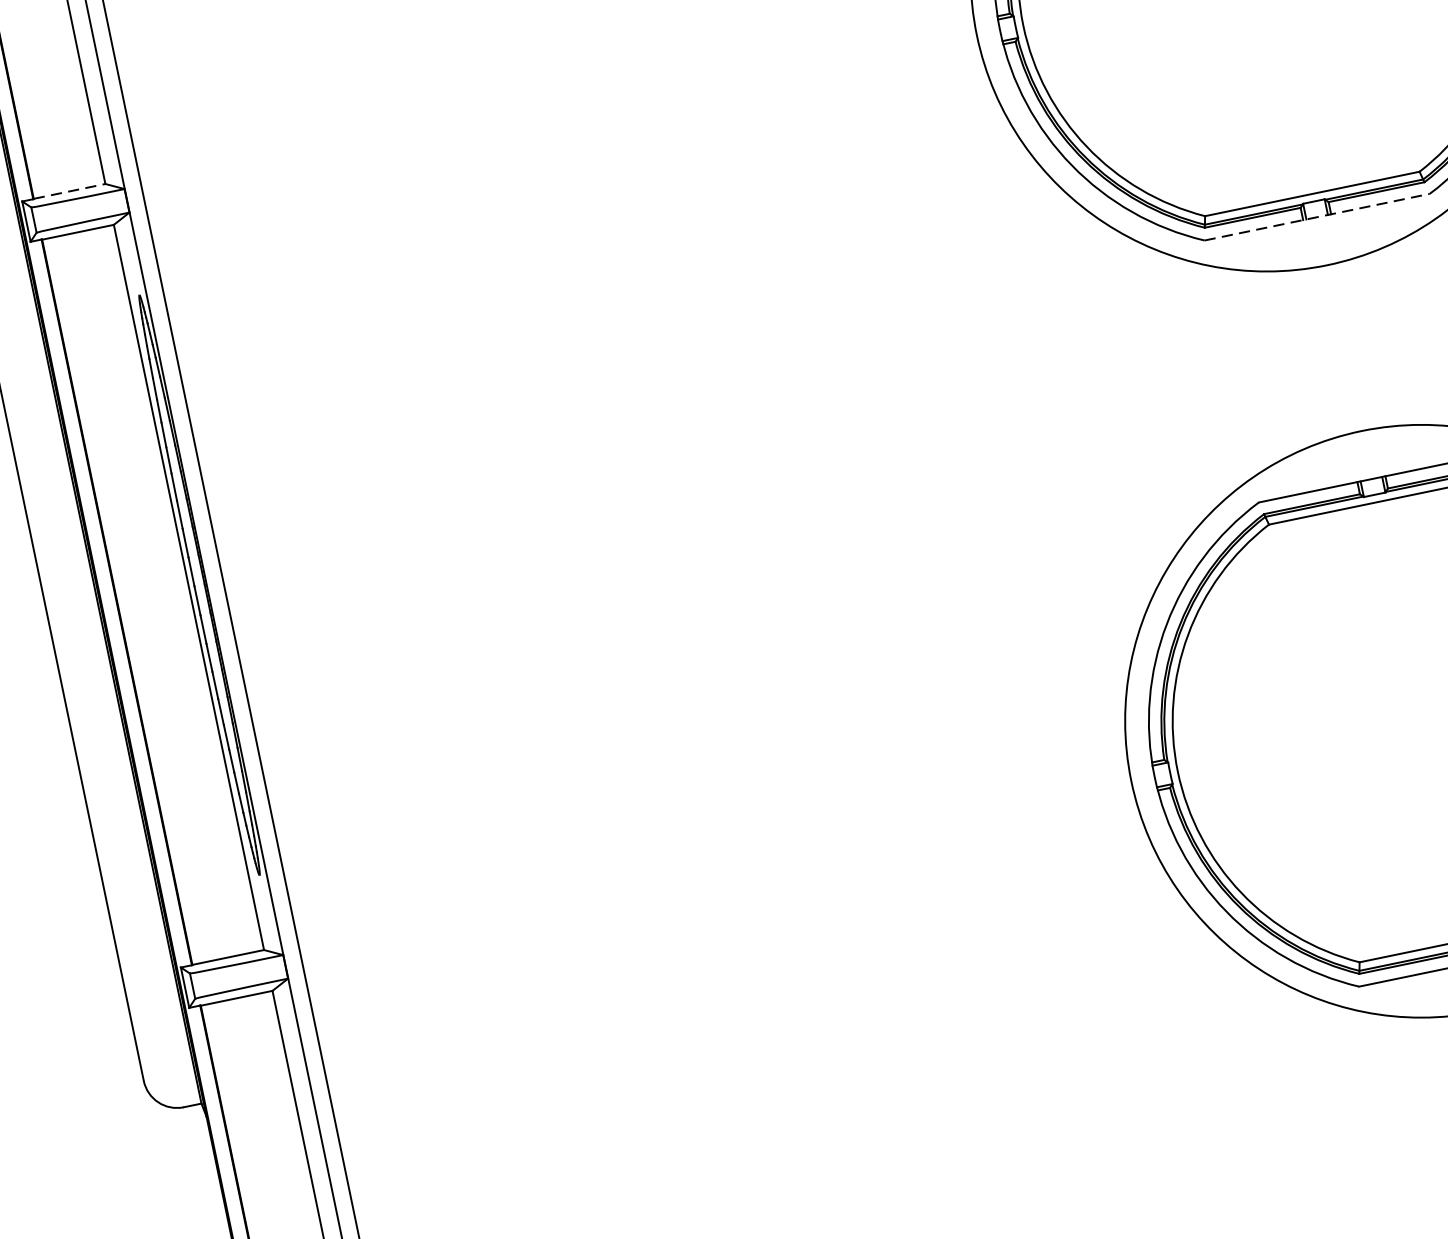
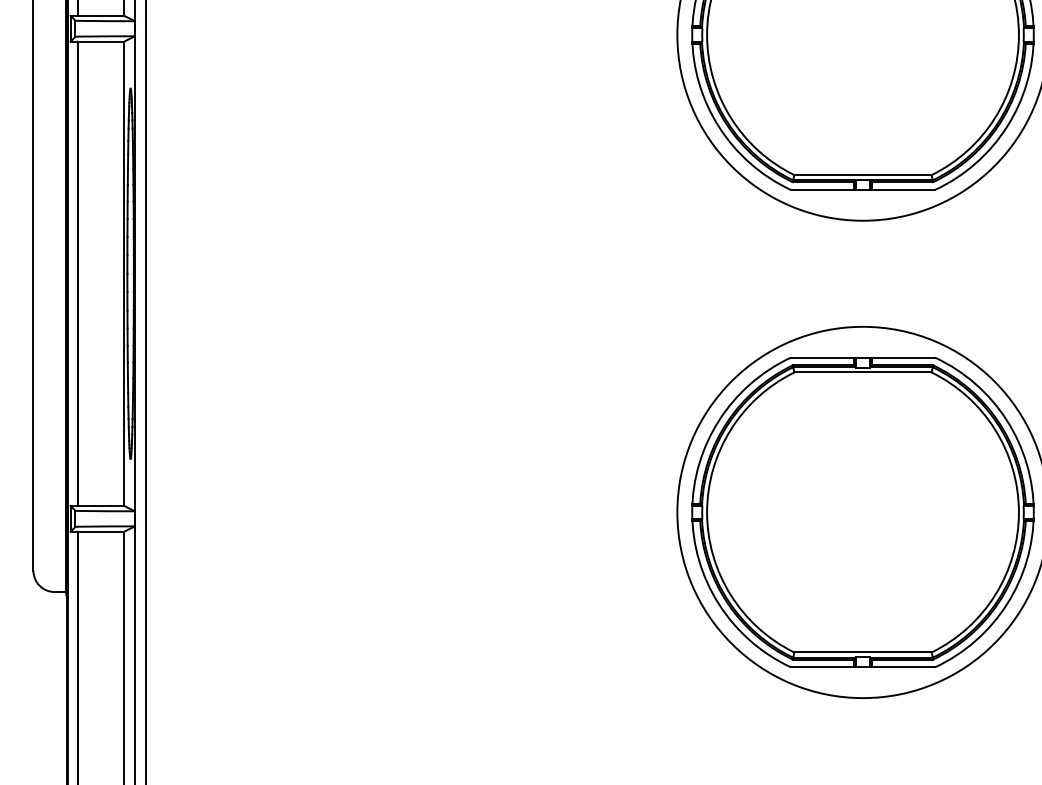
line: (68, 191) -> (100, 15), dashed -> solid
line: (1317, 216) -> (863, 189), dashed -> solid

